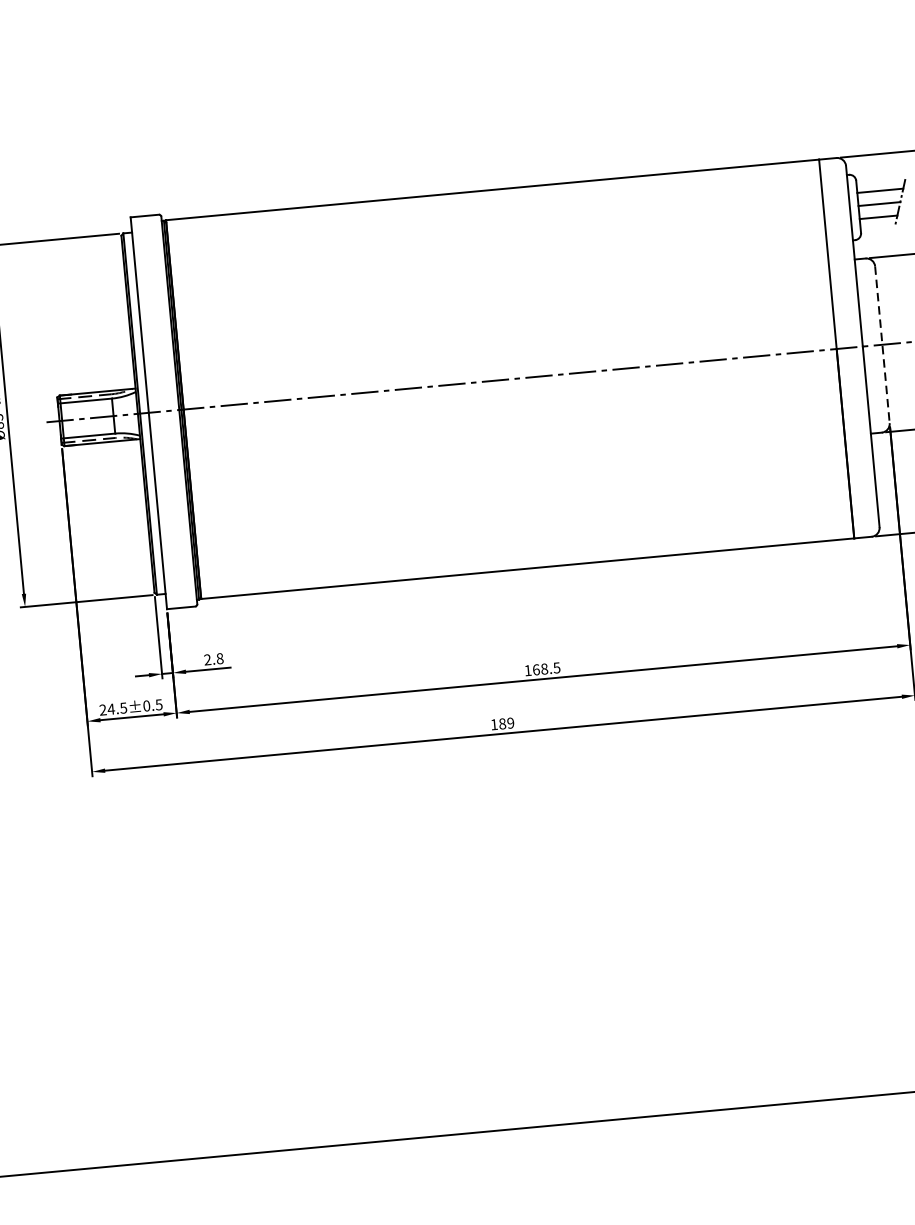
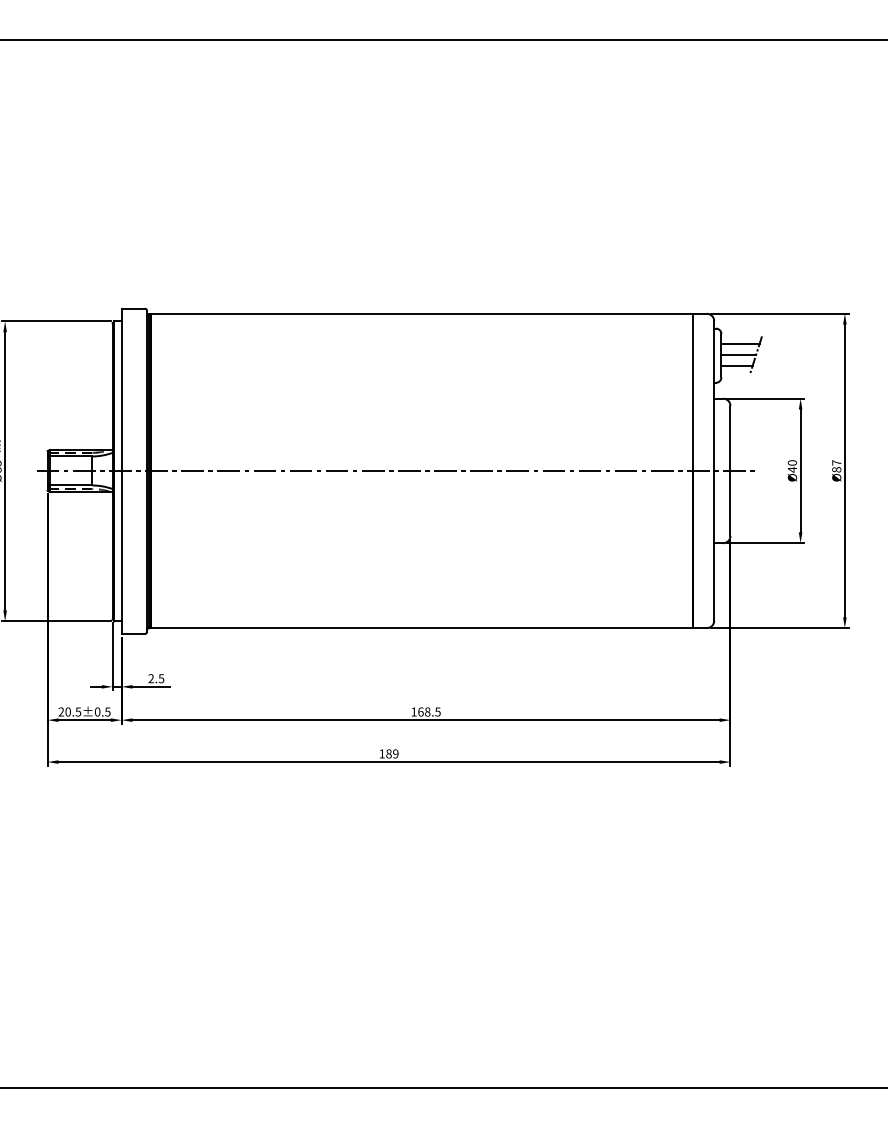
line: (882, 345) -> (730, 471), dashed -> solid
text: (219, 658) -> (161, 678), 2.8 -> 2.5
text: (111, 708) -> (68, 711), 24.5±0.5 -> 20.5±0.5

